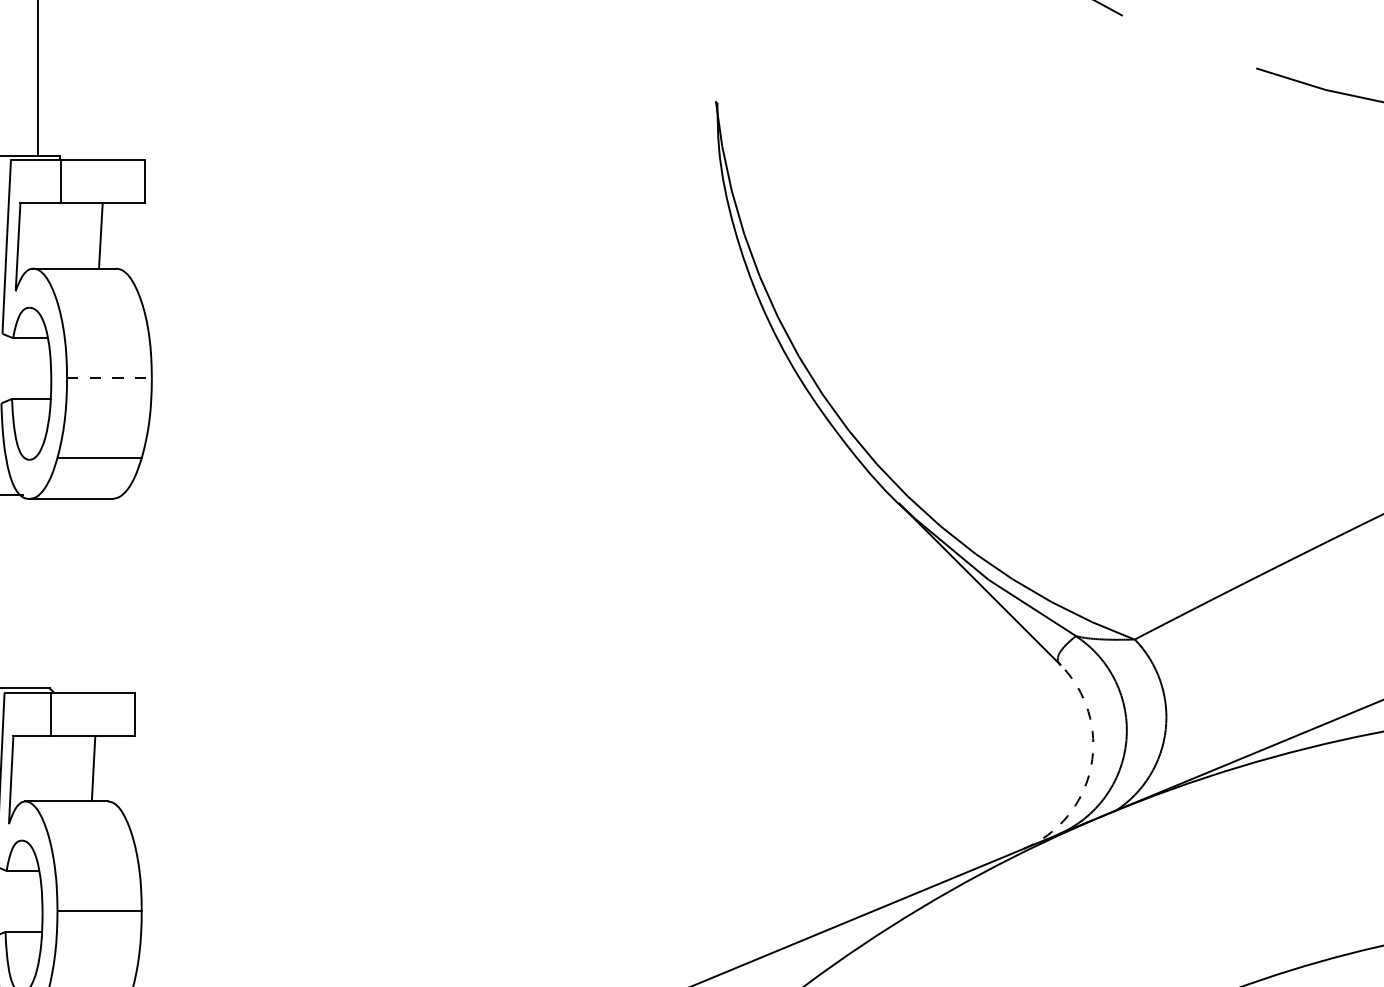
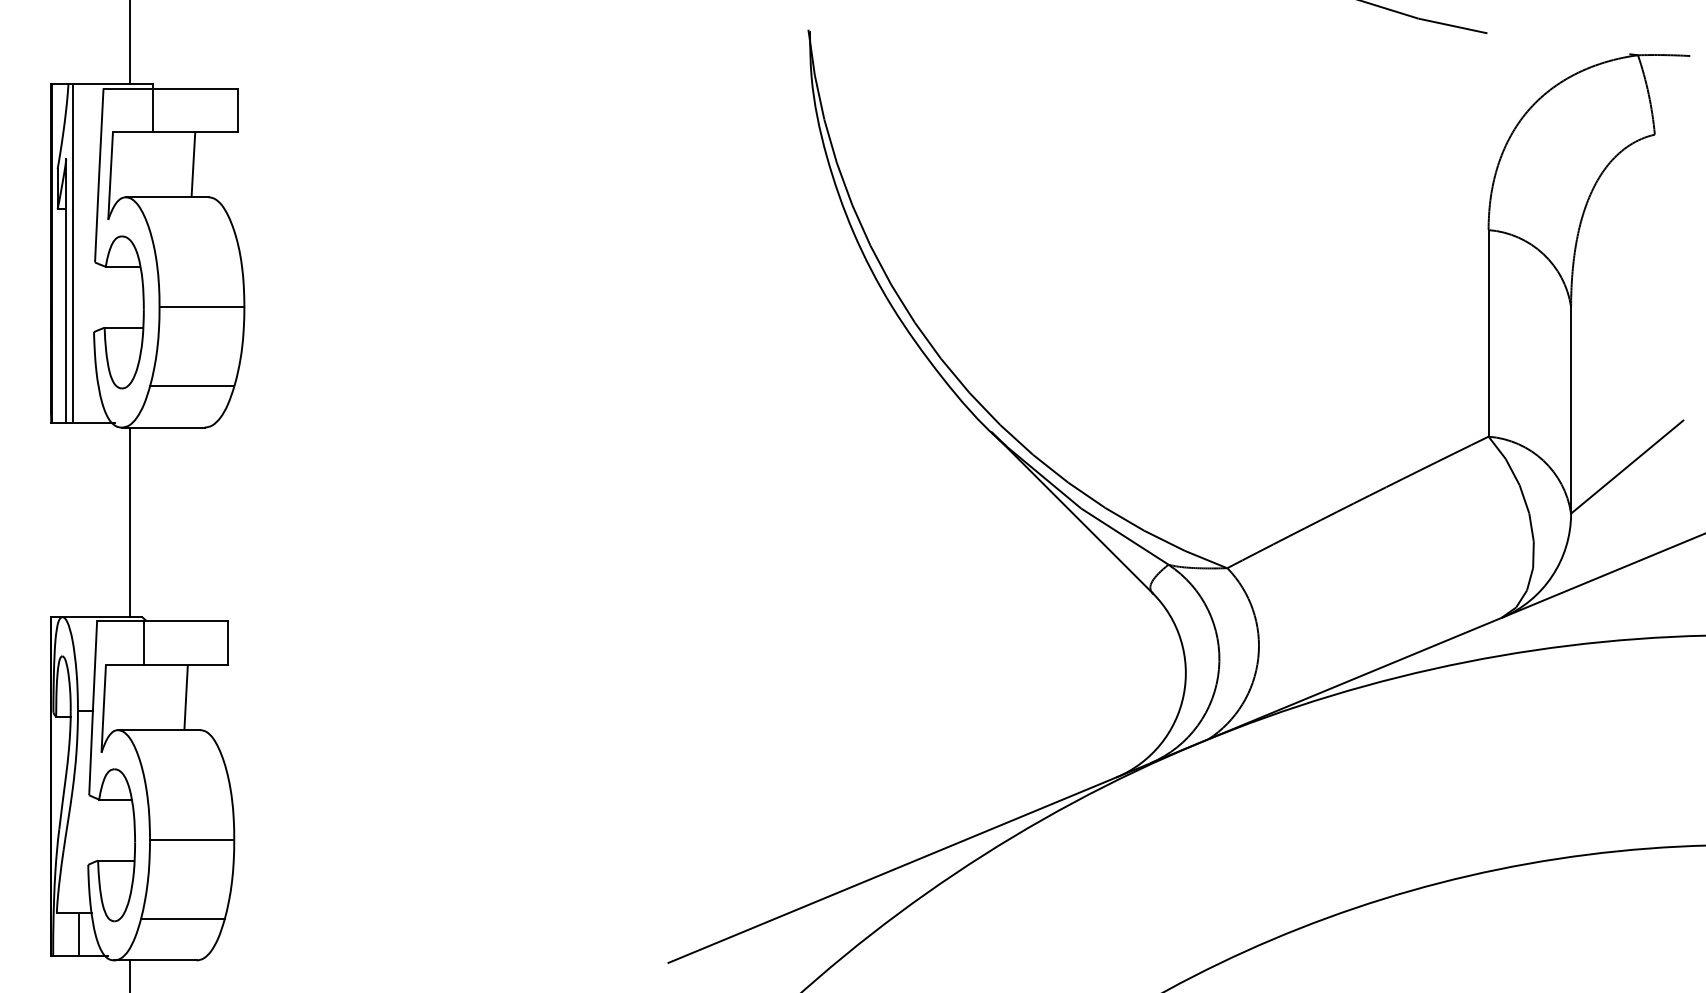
line: (109, 378) -> (202, 307), dashed -> solid
line: (37, 593) -> (130, 522), added
arc: (1090, 766) -> (1183, 695), dashed -> solid

